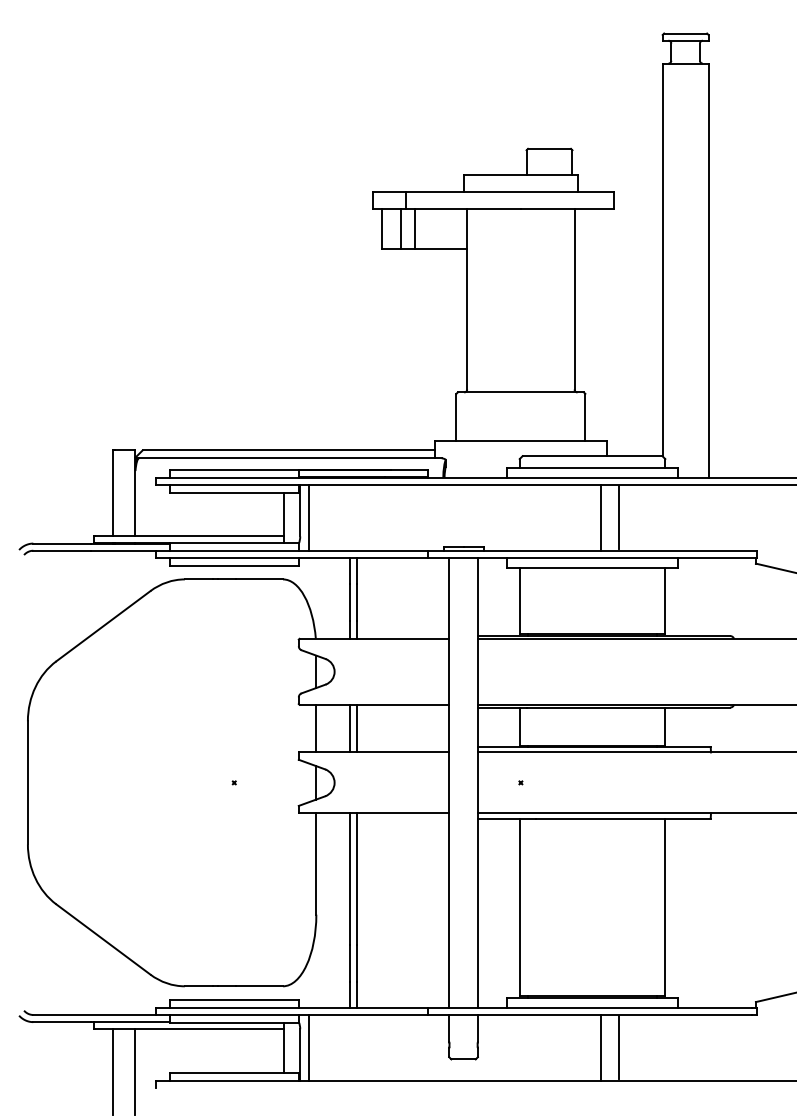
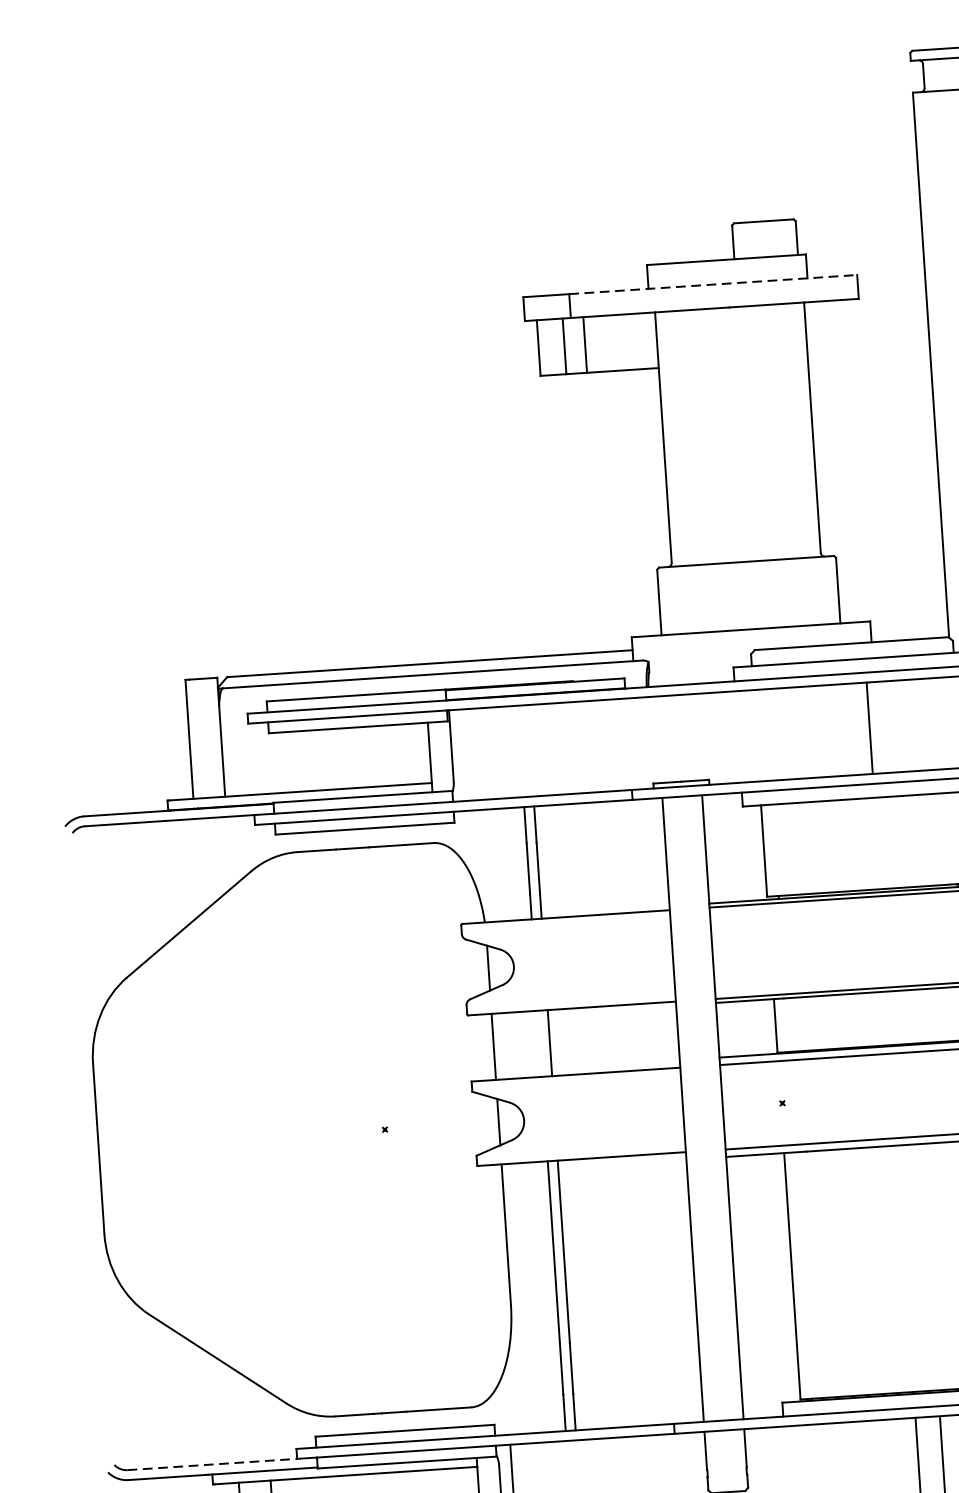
line: (510, 191) -> (713, 284), solid -> dashed
line: (309, 517) -> (464, 754), removed
line: (618, 517) -> (893, 726), removed
line: (349, 728) -> (539, 1043), removed
line: (94, 1014) -> (212, 1463), solid -> dashed

